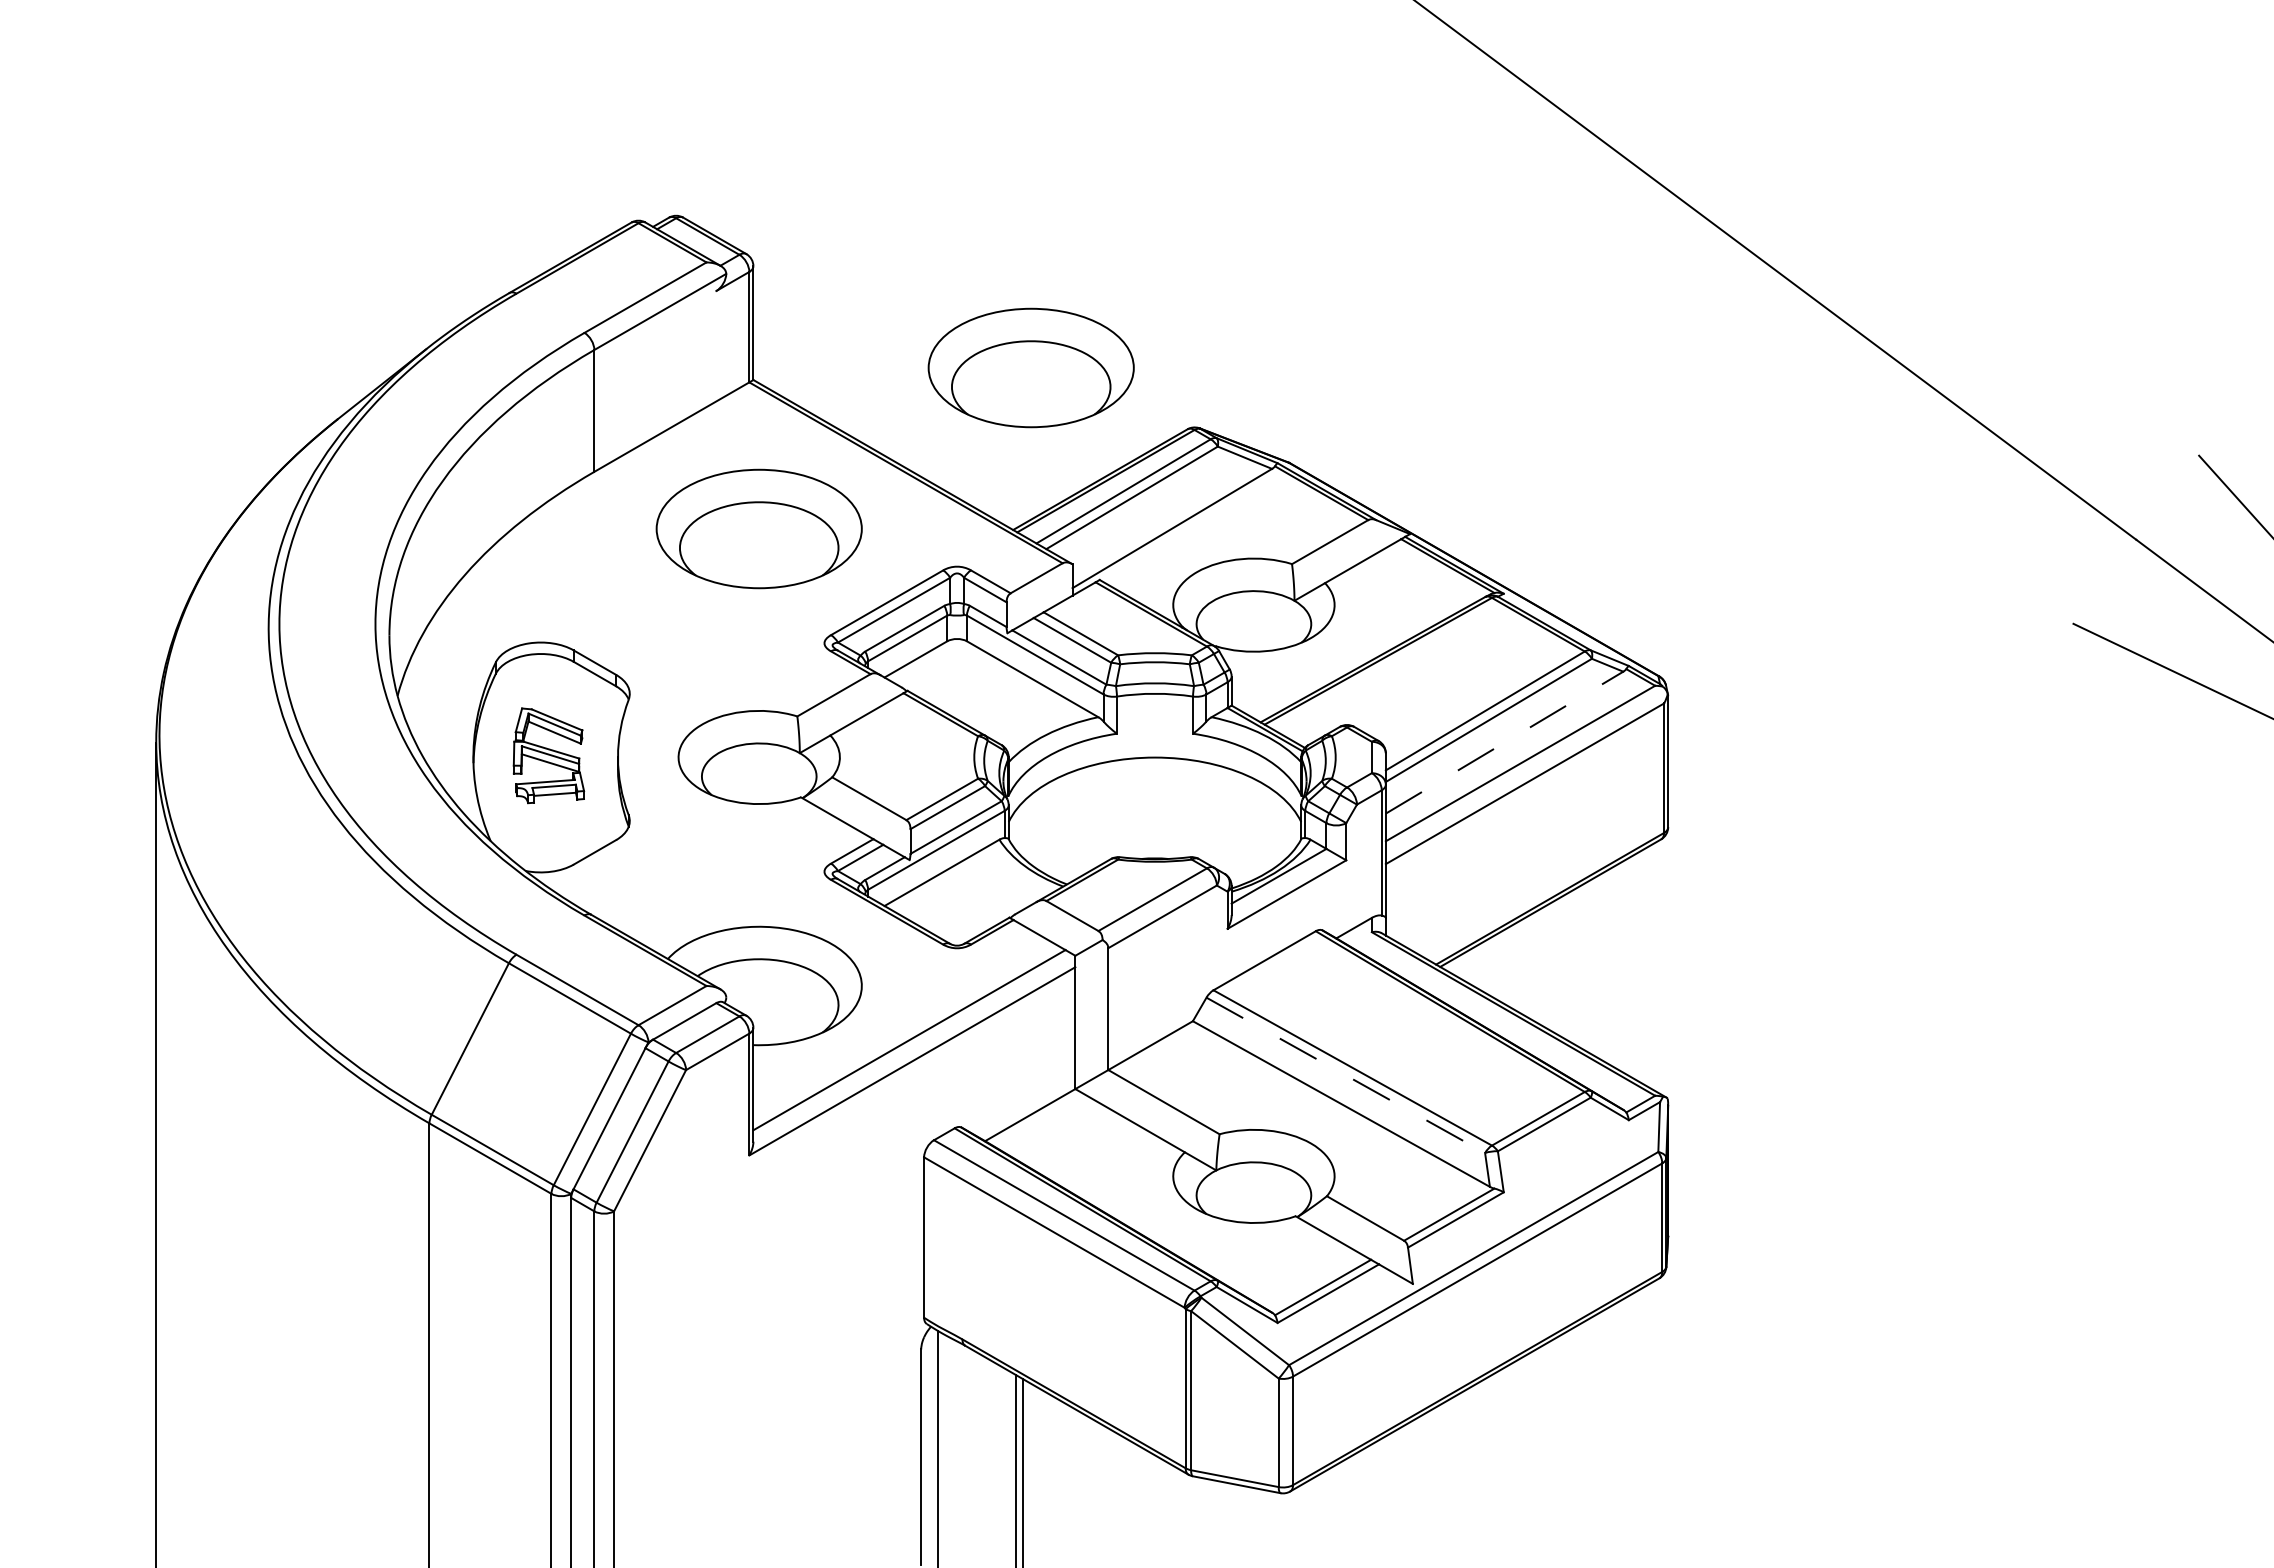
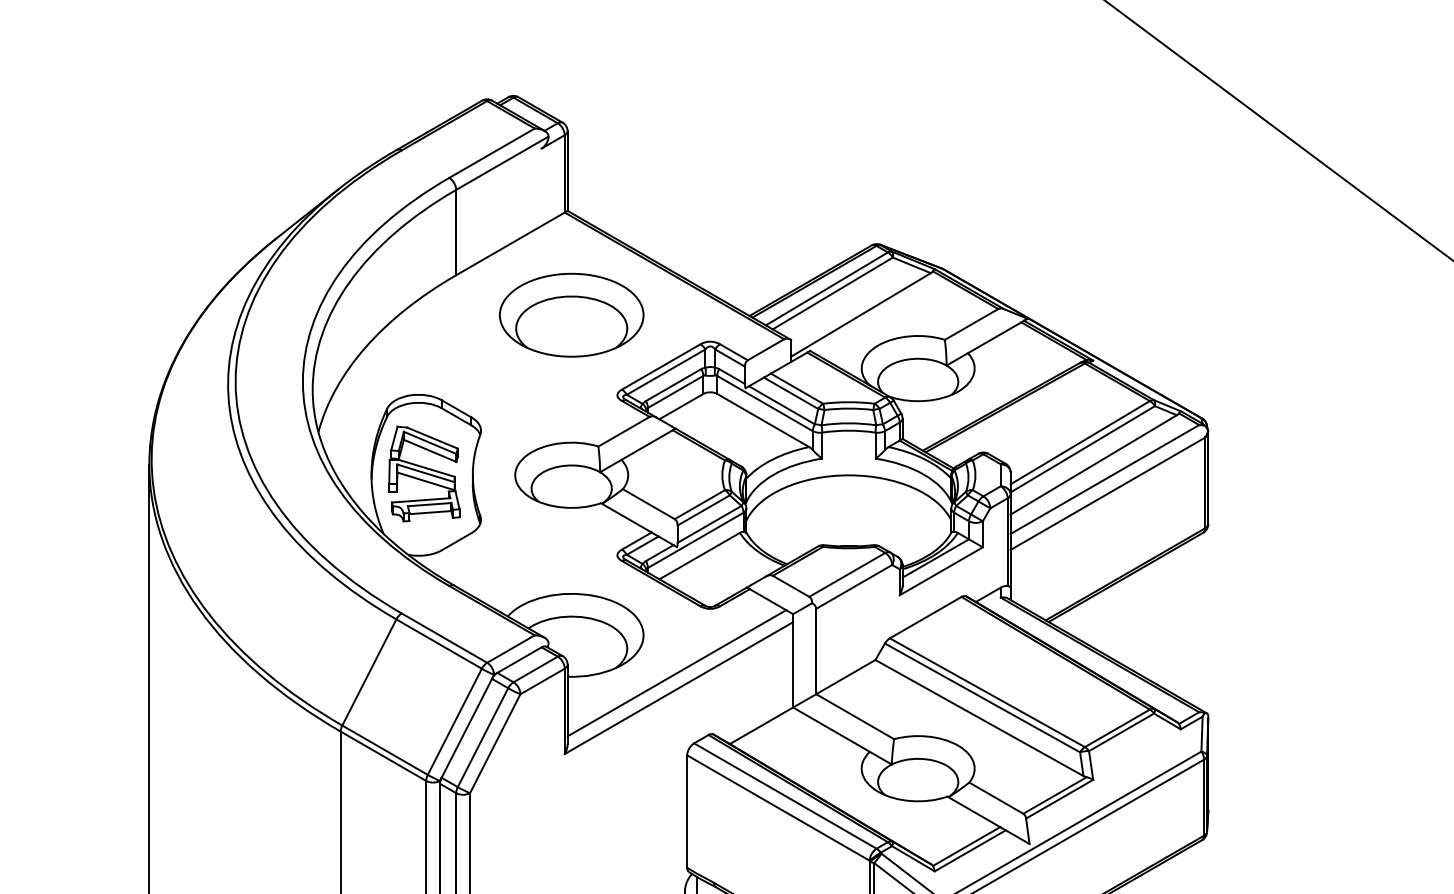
part: (1030, 367) -> (761, 202), removed
line: (1505, 742) -> (1094, 464), dashed -> solid
part: (548, 755) -> (424, 473), size x1.43
line: (1346, 1075) -> (983, 698), dashed -> solid

